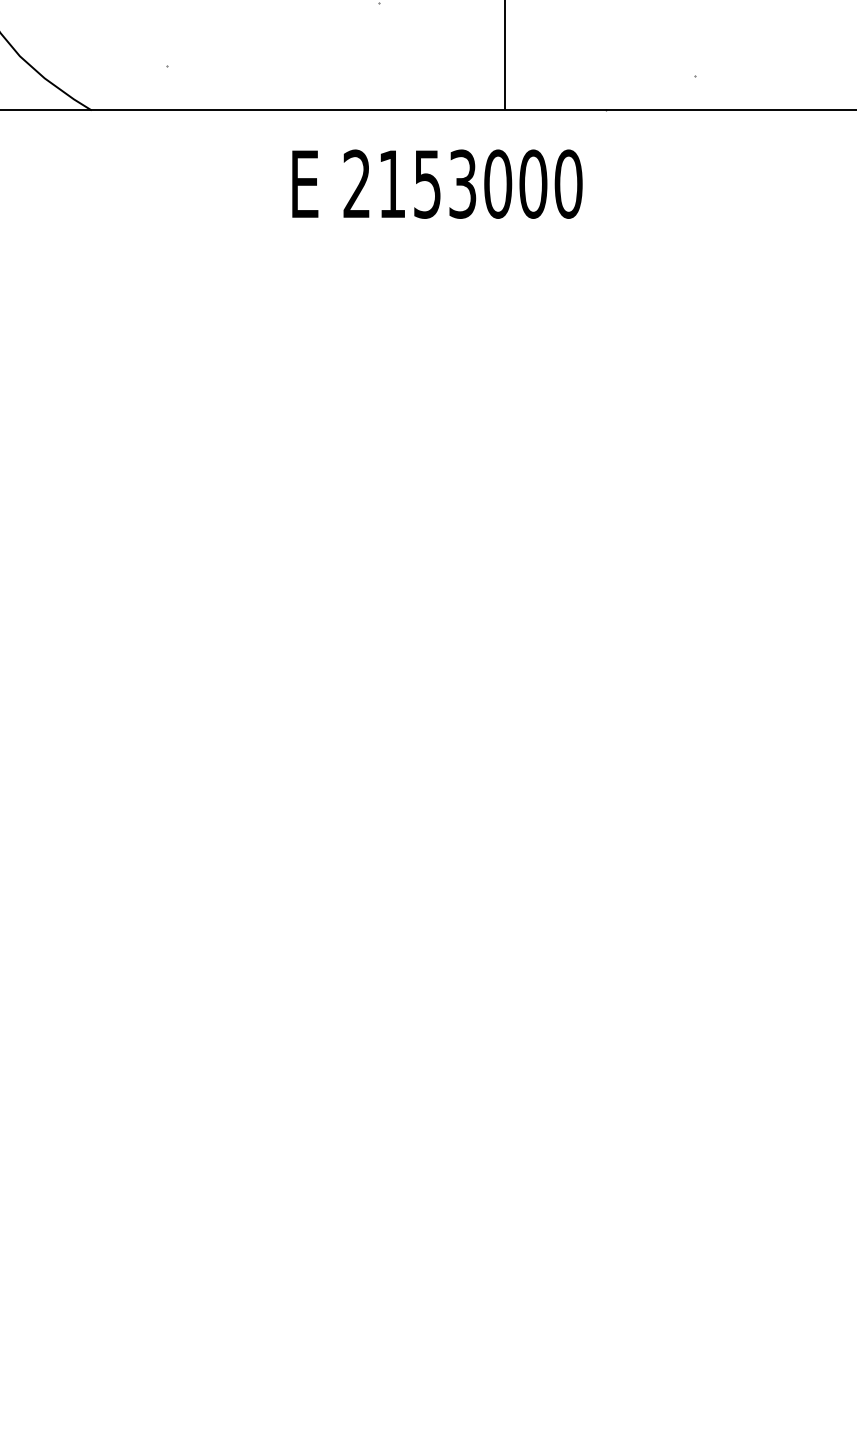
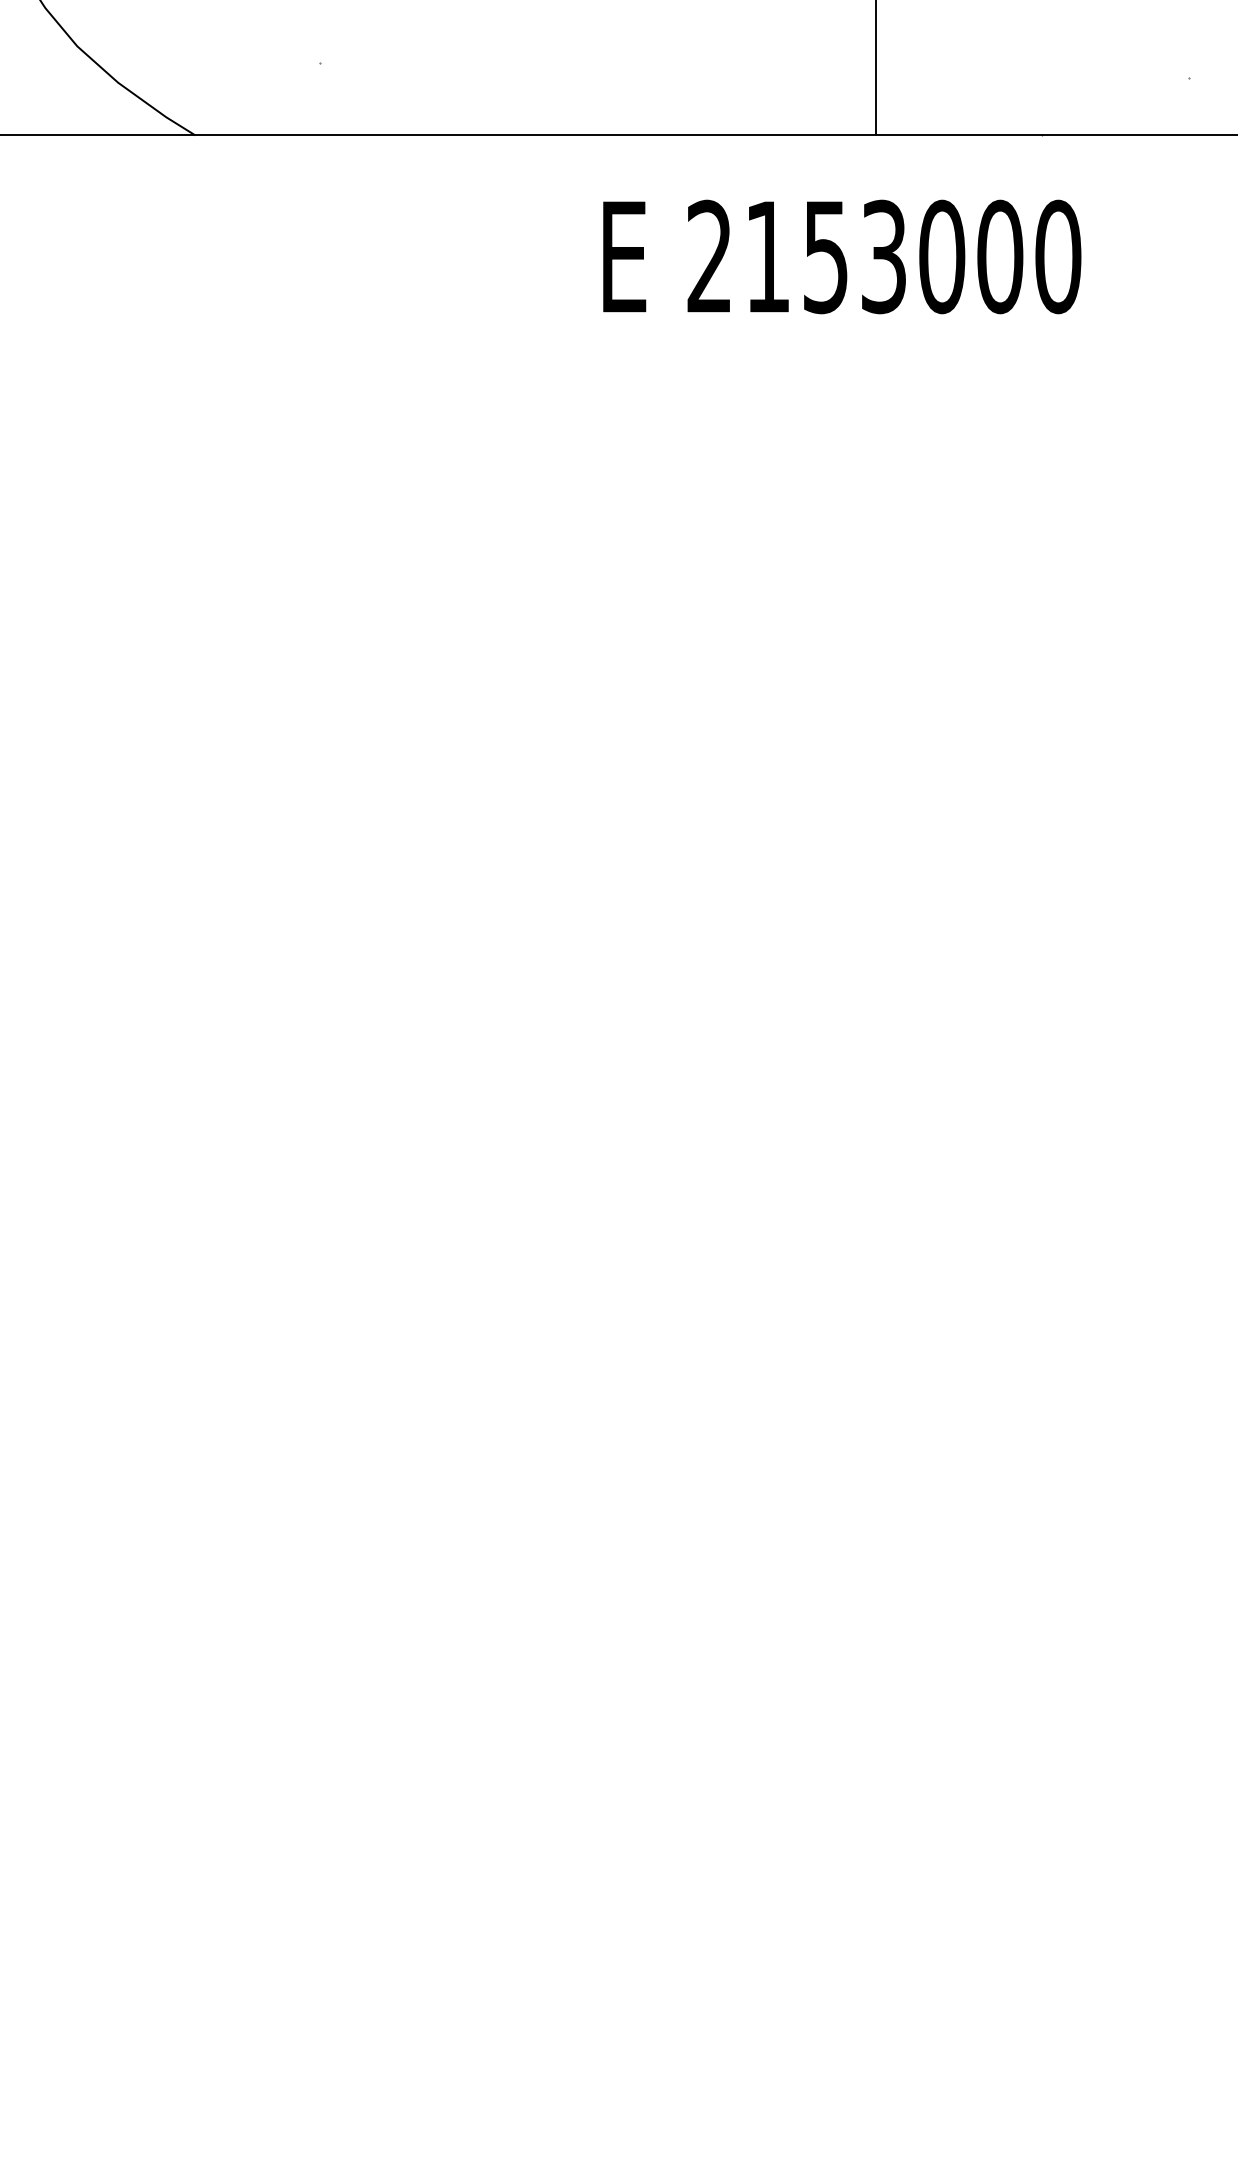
text: (437, 183) -> (842, 255), moved

